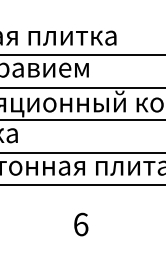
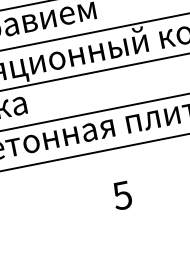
text: (80, 224) -> (121, 195), 6 -> 5

